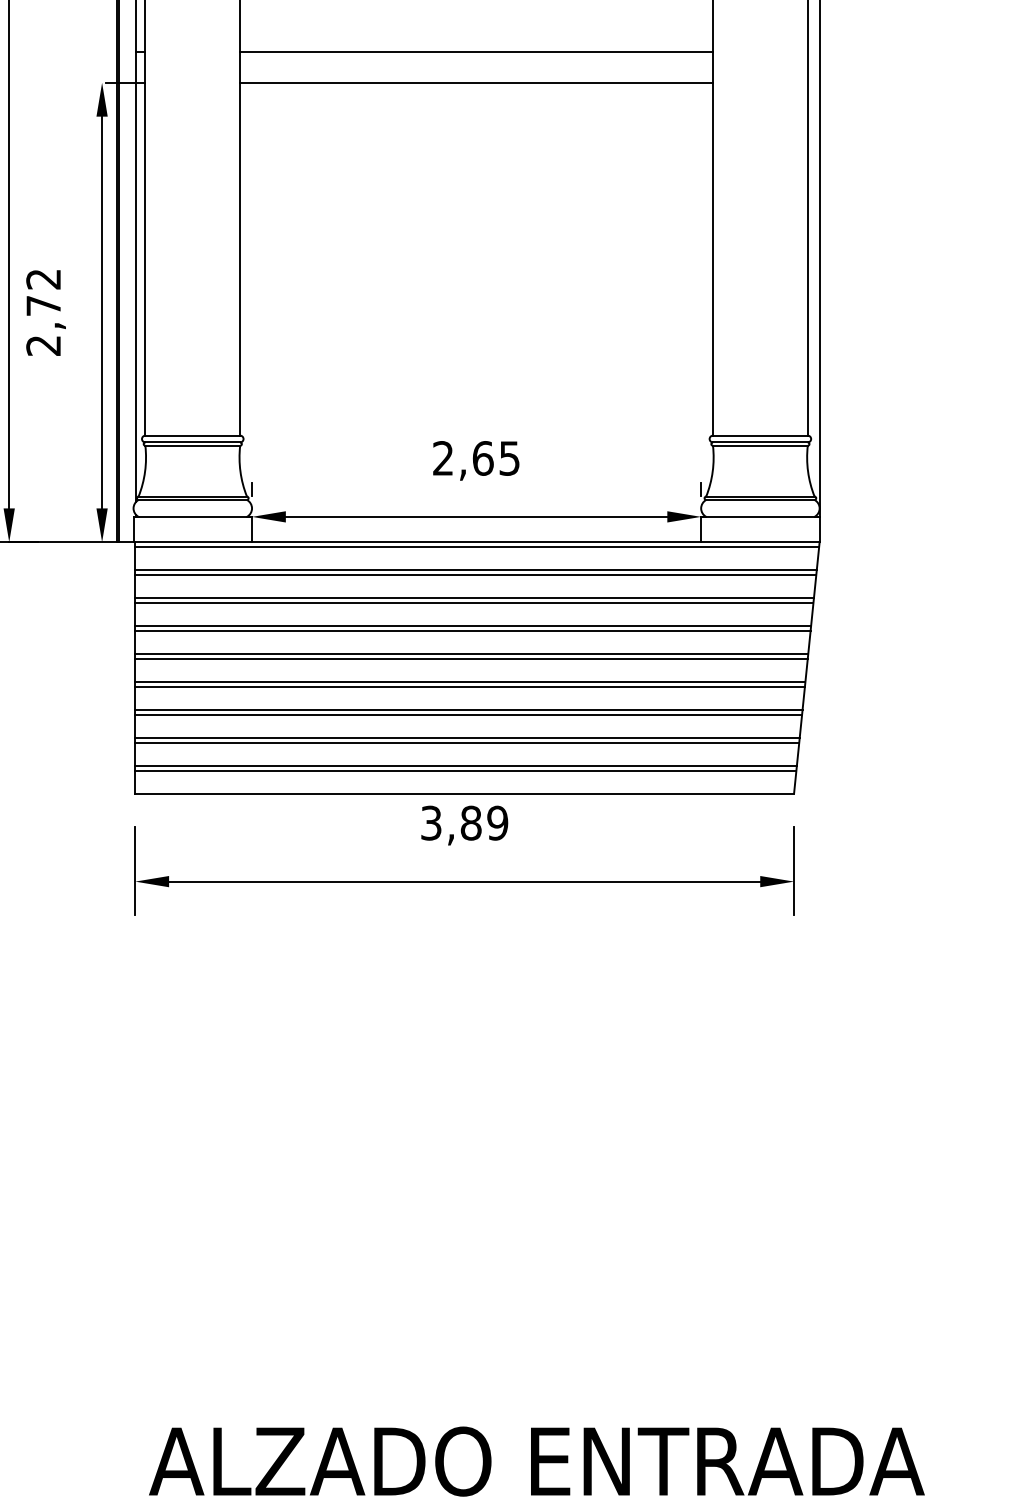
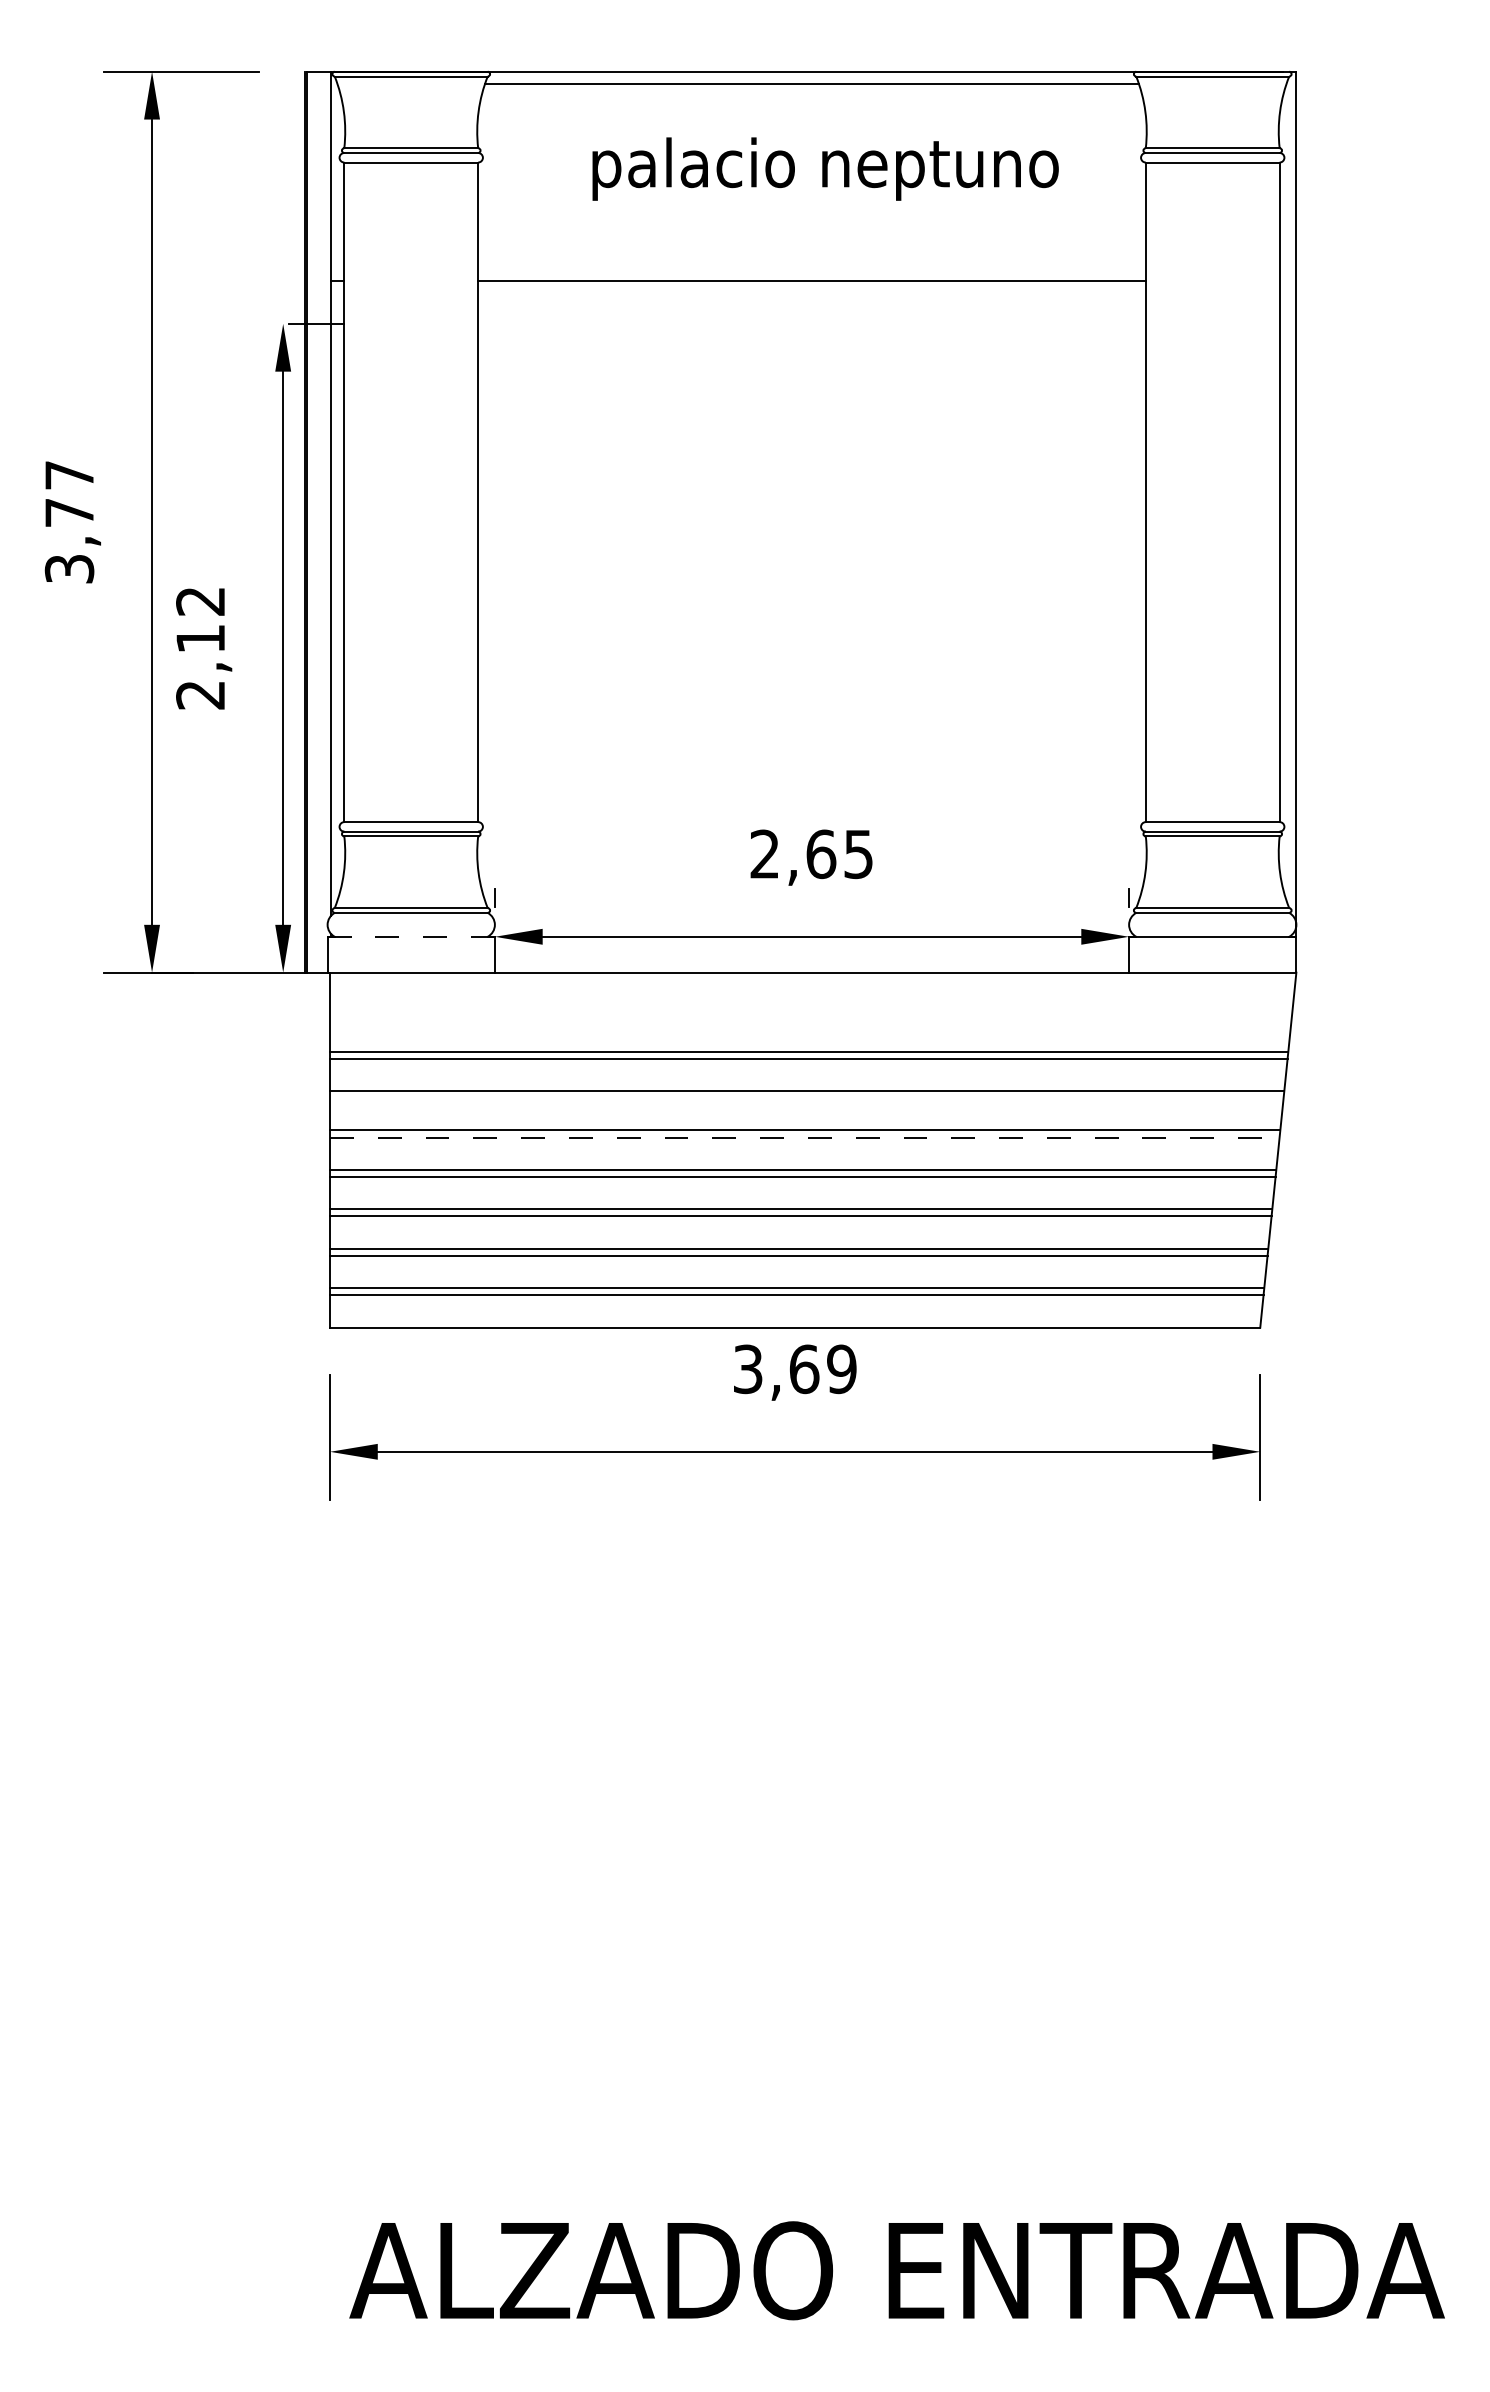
line: (476, 82) -> (811, 323), removed
text: (43, 305) -> (200, 638), 2,72 -> 2,12
line: (192, 516) -> (411, 936), solid -> dashed
line: (476, 547) -> (812, 979), removed
line: (476, 570) -> (811, 1012), removed
line: (475, 575) -> (810, 1019), removed
line: (472, 631) -> (806, 1098), removed
line: (471, 659) -> (804, 1137), solid -> dashed
text: (471, 822) -> (804, 1368), 3,89 -> 3,69

